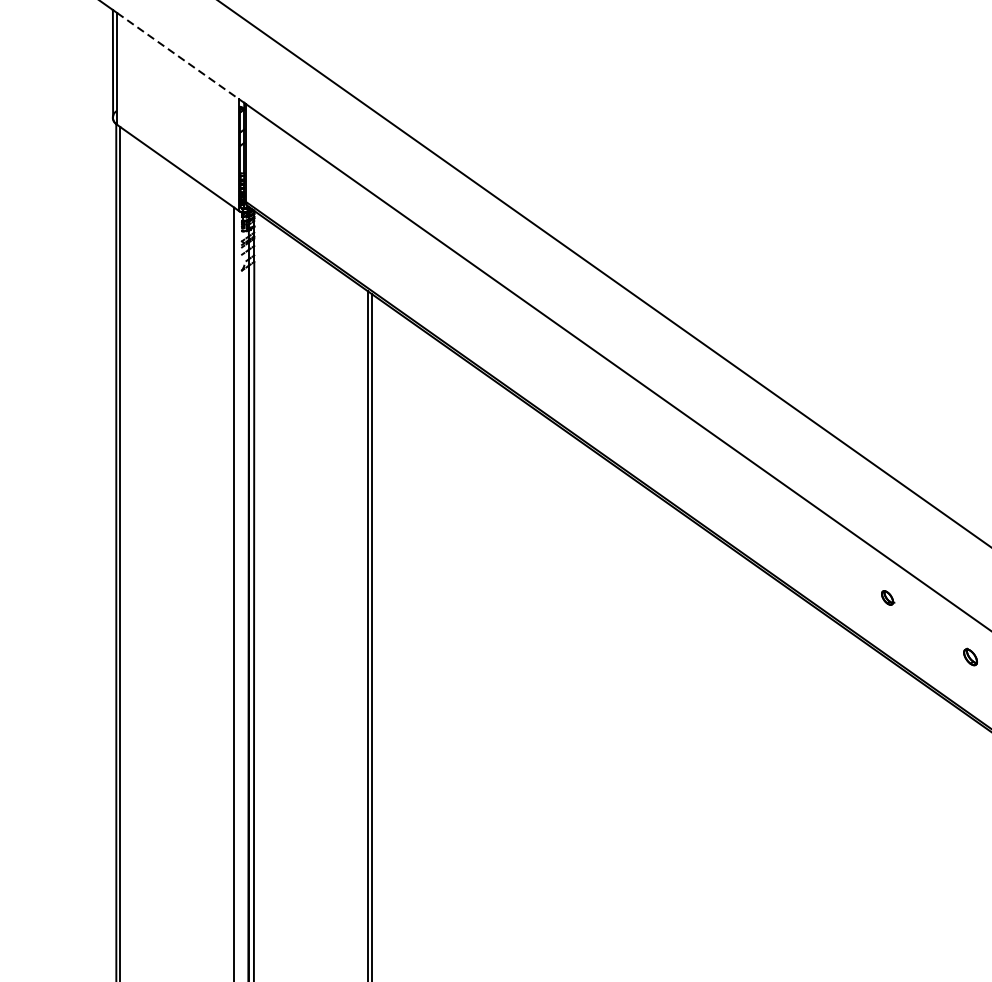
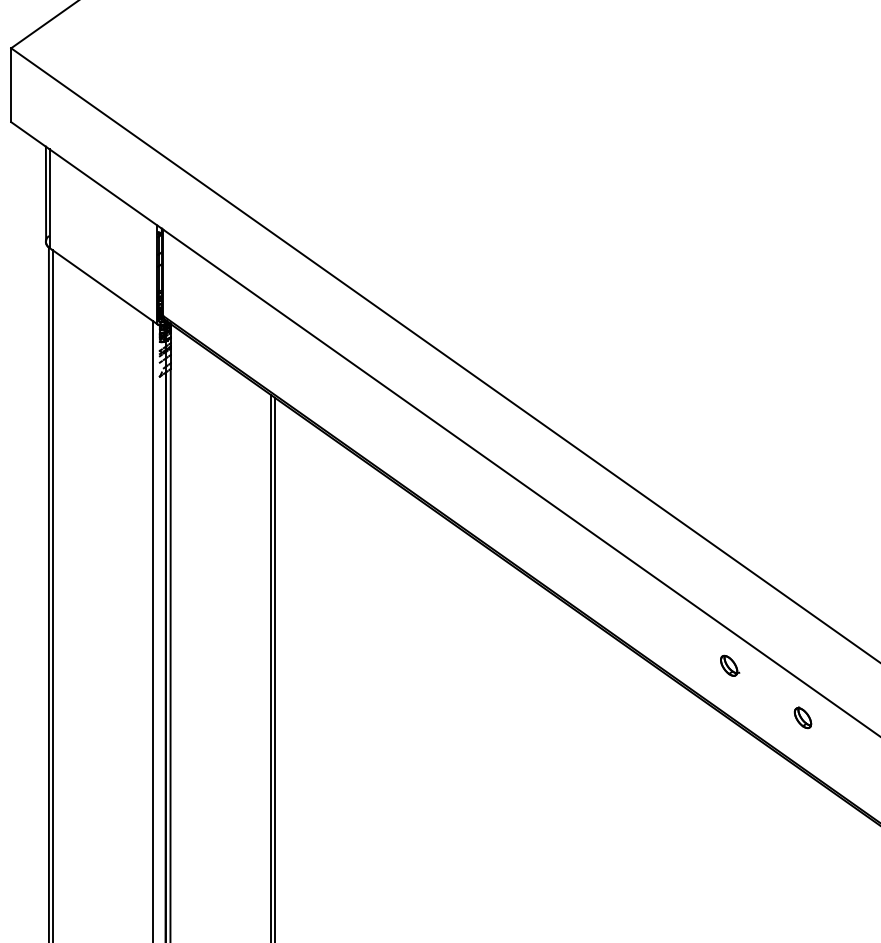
line: (178, 56) -> (103, 187), dashed -> solid
part: (888, 597) -> (730, 665), size x1.67
part: (970, 656) -> (802, 717), size x1.43

